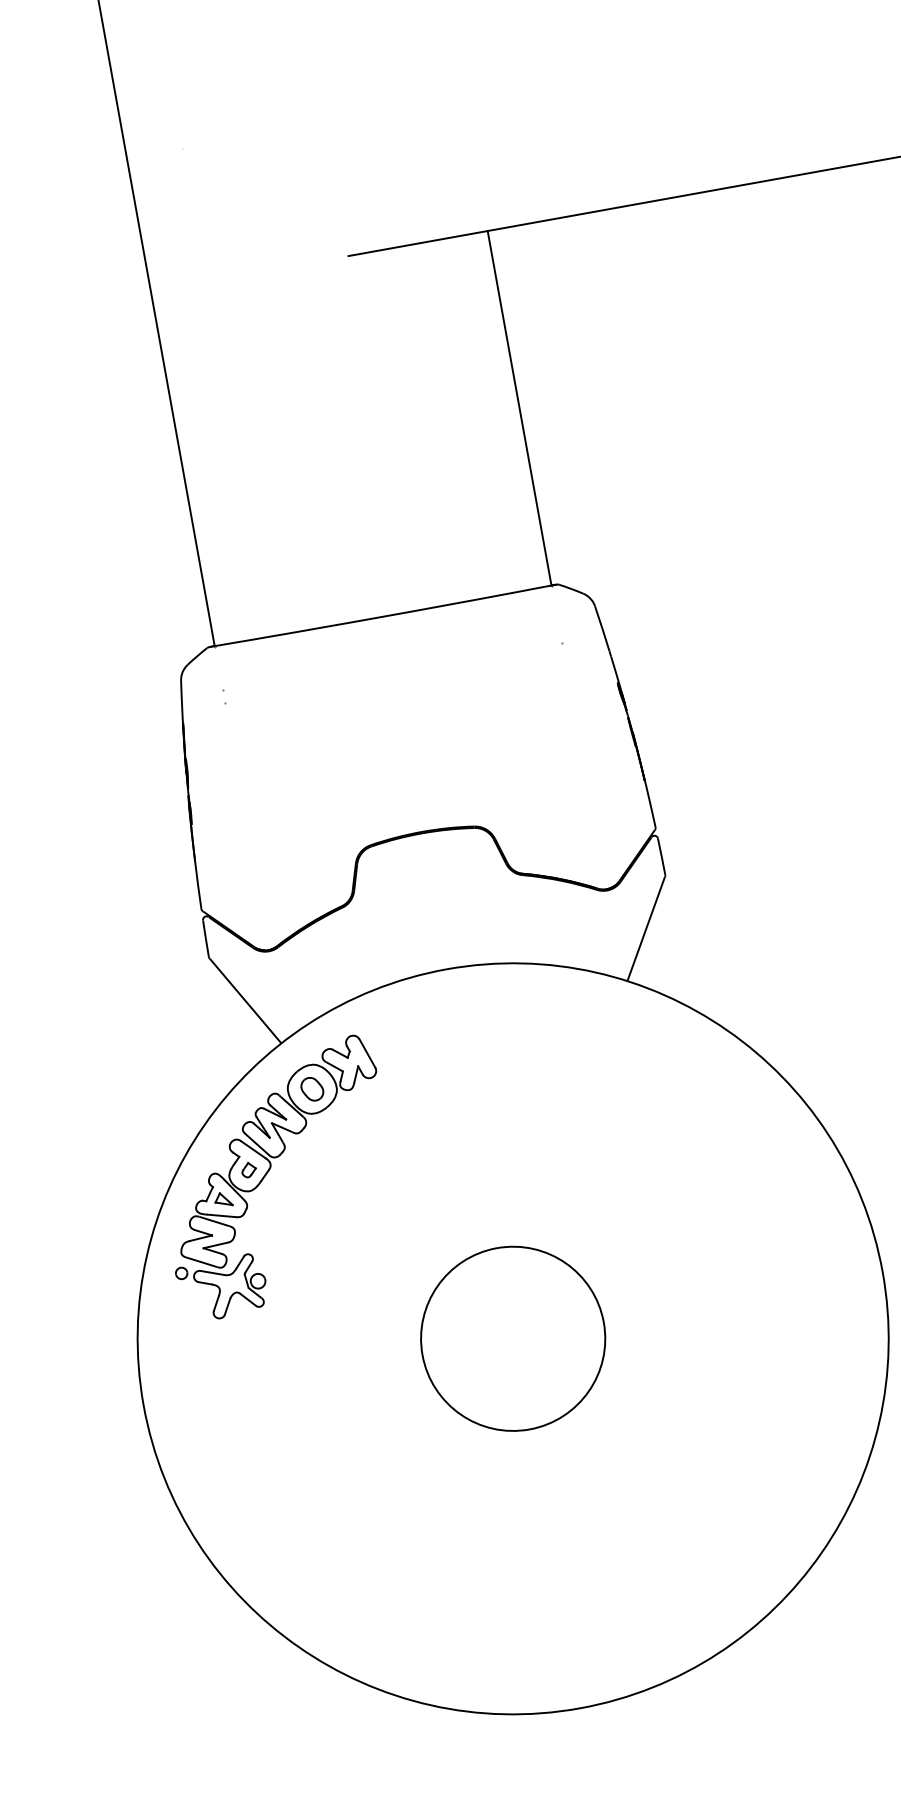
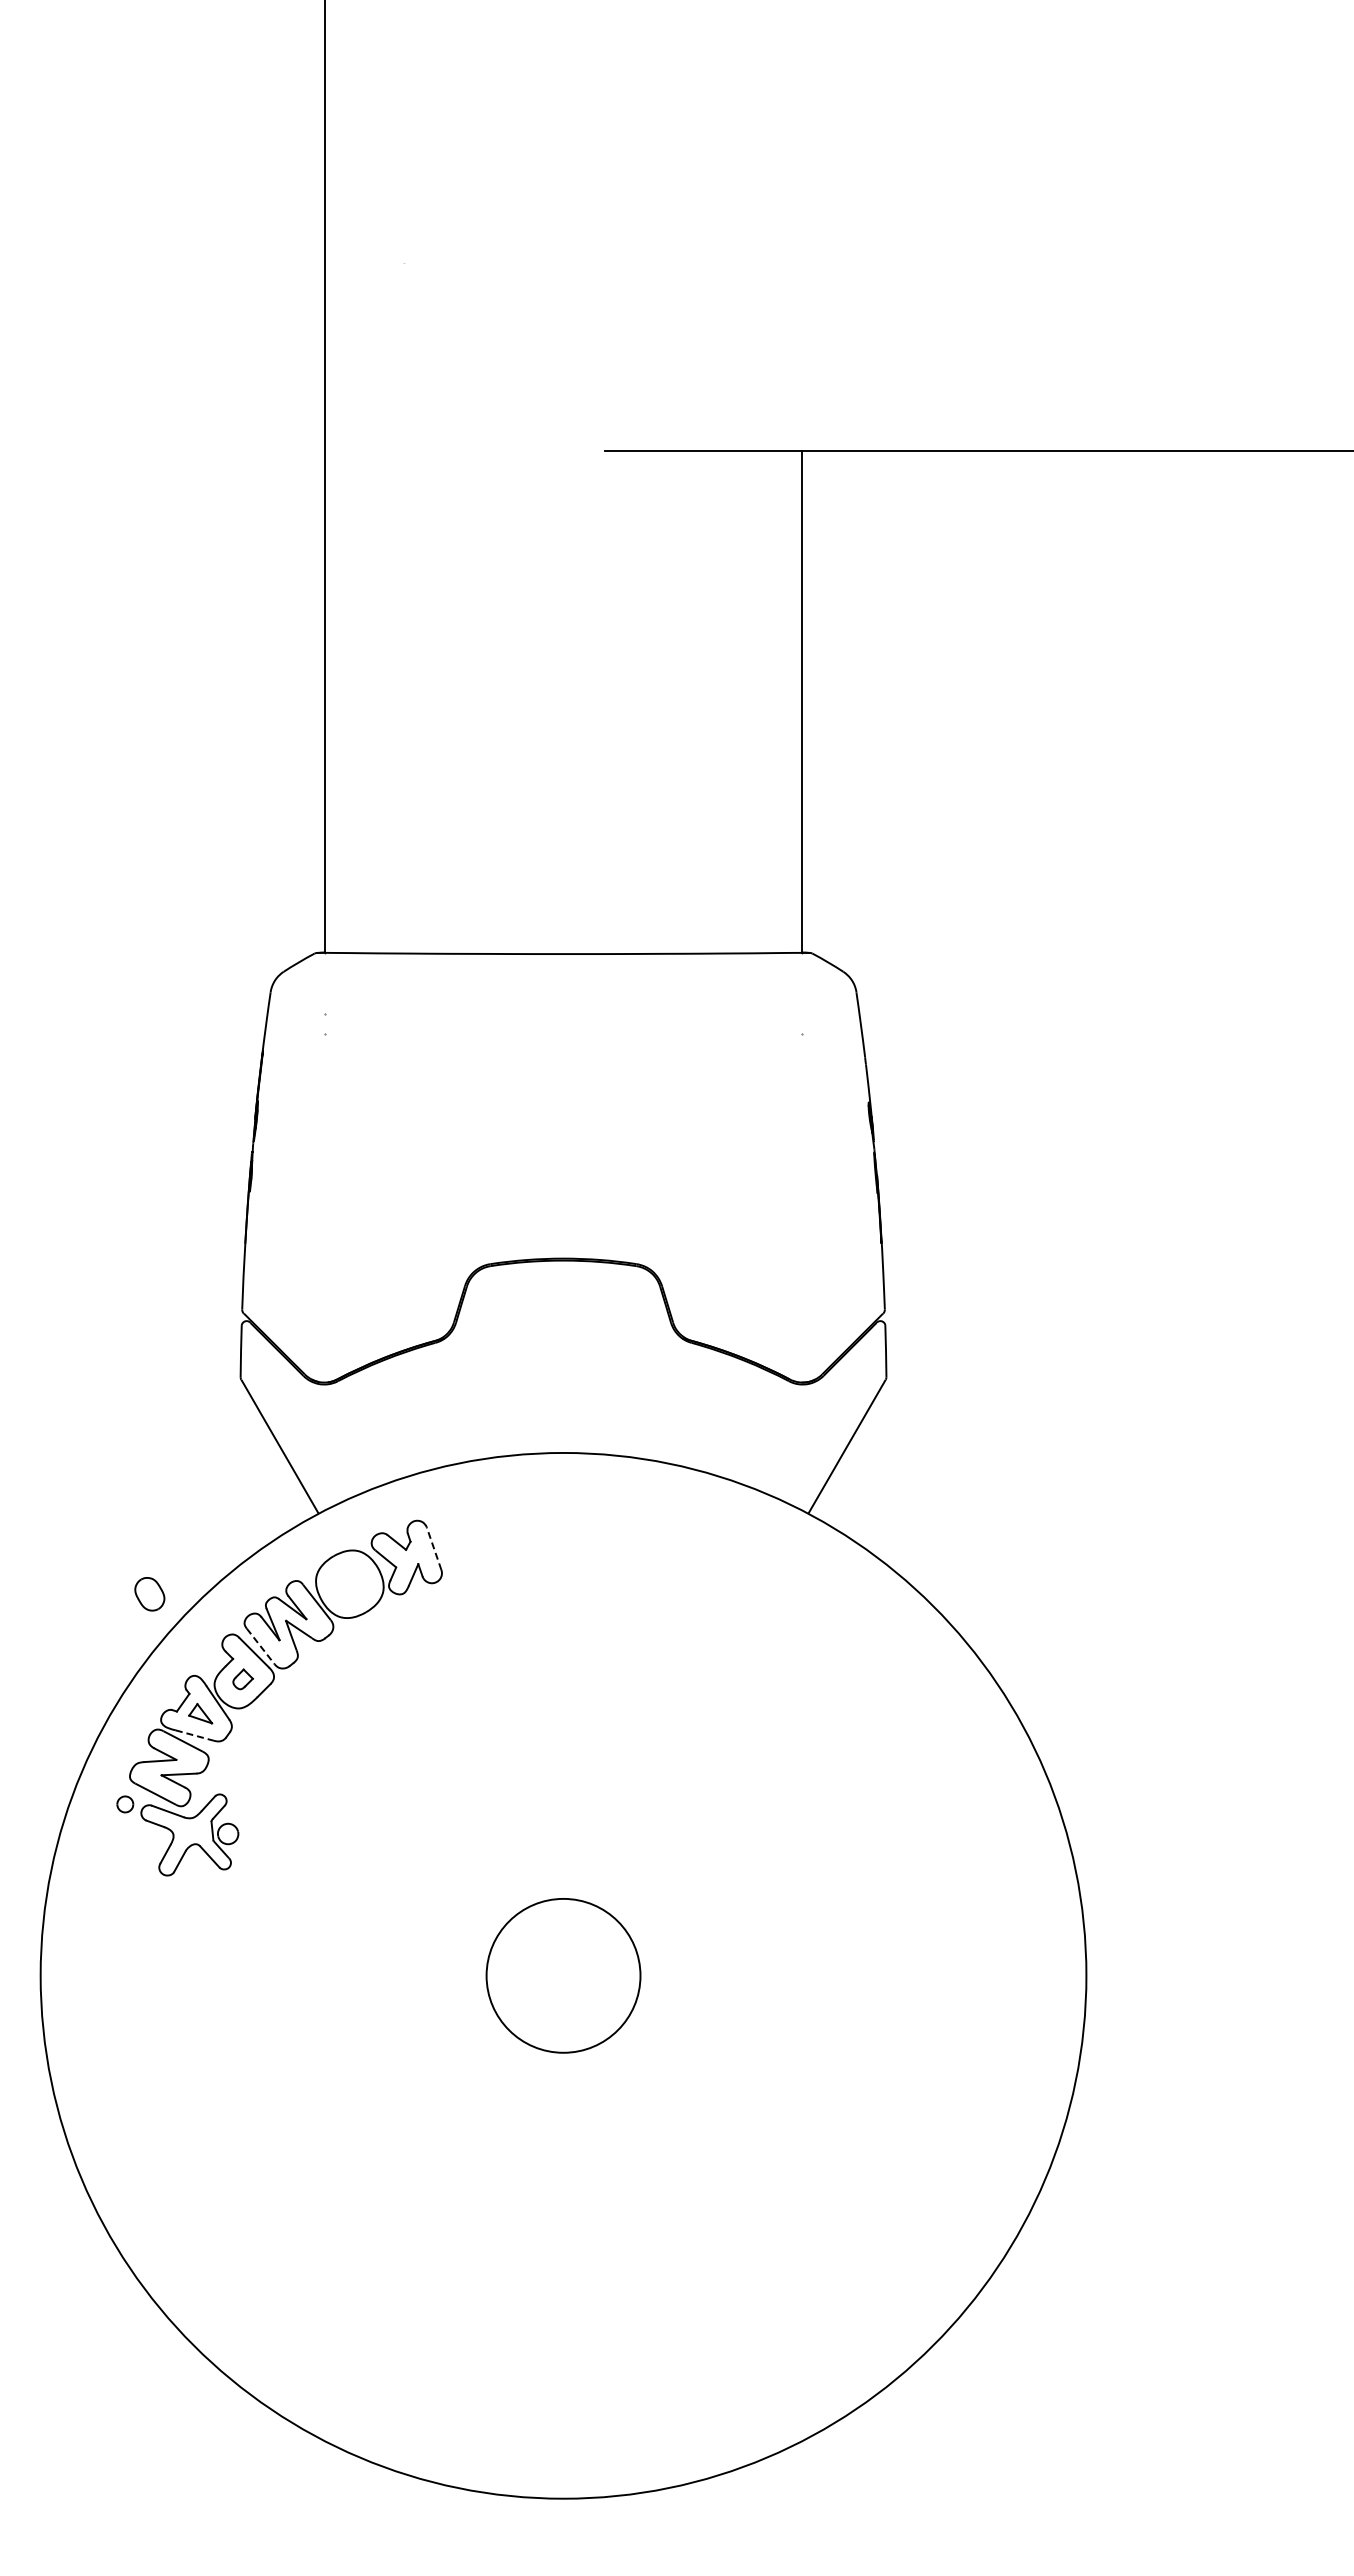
line: (366, 1053) -> (433, 1548), solid -> dashed
part: (312, 1089) -> (149, 1594), moved
line: (257, 1144) -> (260, 1646), solid -> dashed
line: (221, 1215) -> (194, 1735), solid -> dashed
circle: (513, 1338) -> (563, 1975), size x0.6

